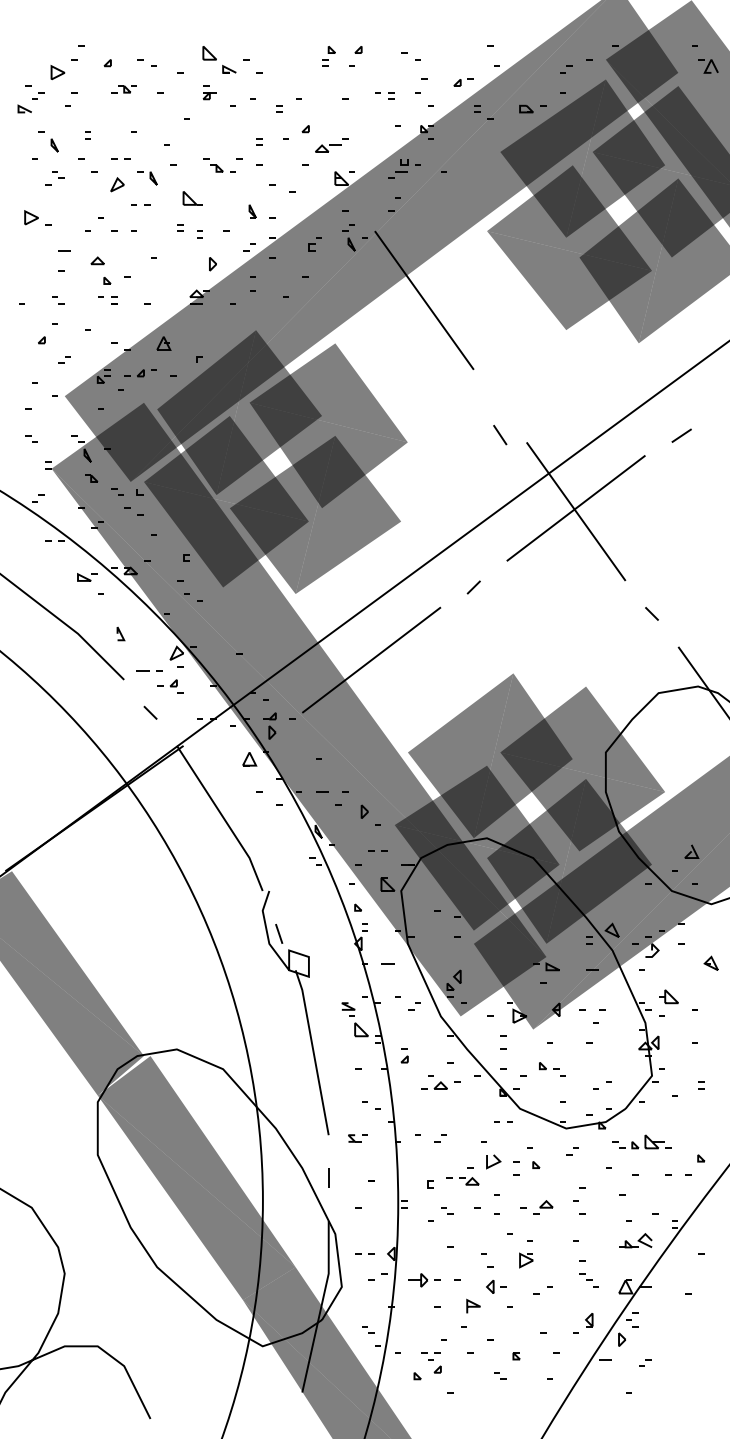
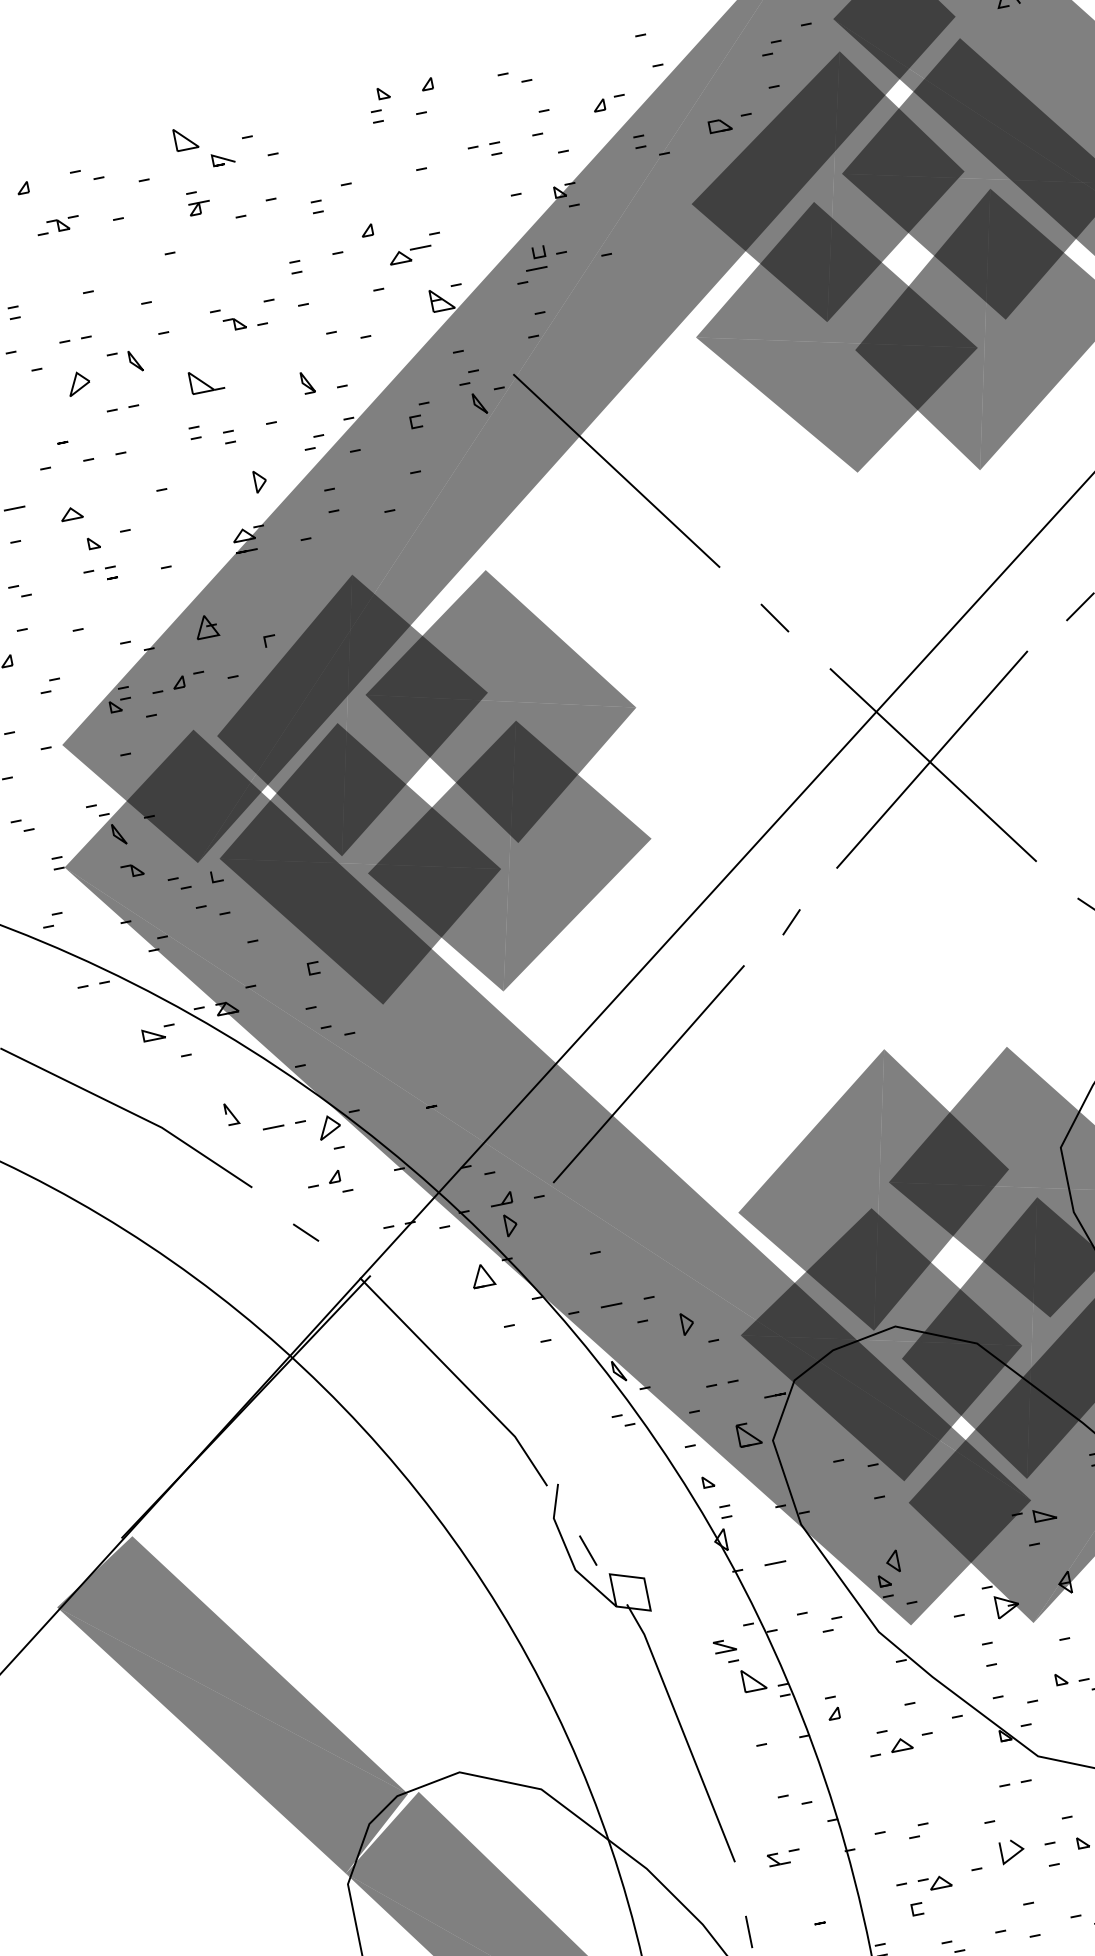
line: (500, 435) -> (775, 618), moved
line: (149, 670) -> (284, 1124), moved
part: (462, 1181) -> (924, 1885), moved

